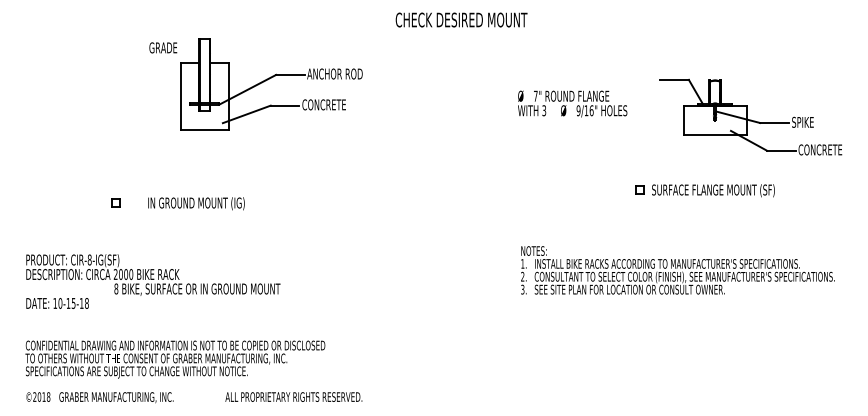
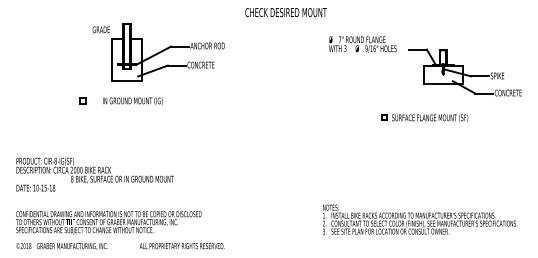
text: (572, 103) -> (362, 44), moved
part: (704, 191) -> (424, 118), moved
part: (176, 203) -> (120, 101), moved
text: (678, 270) -> (420, 219), moved

